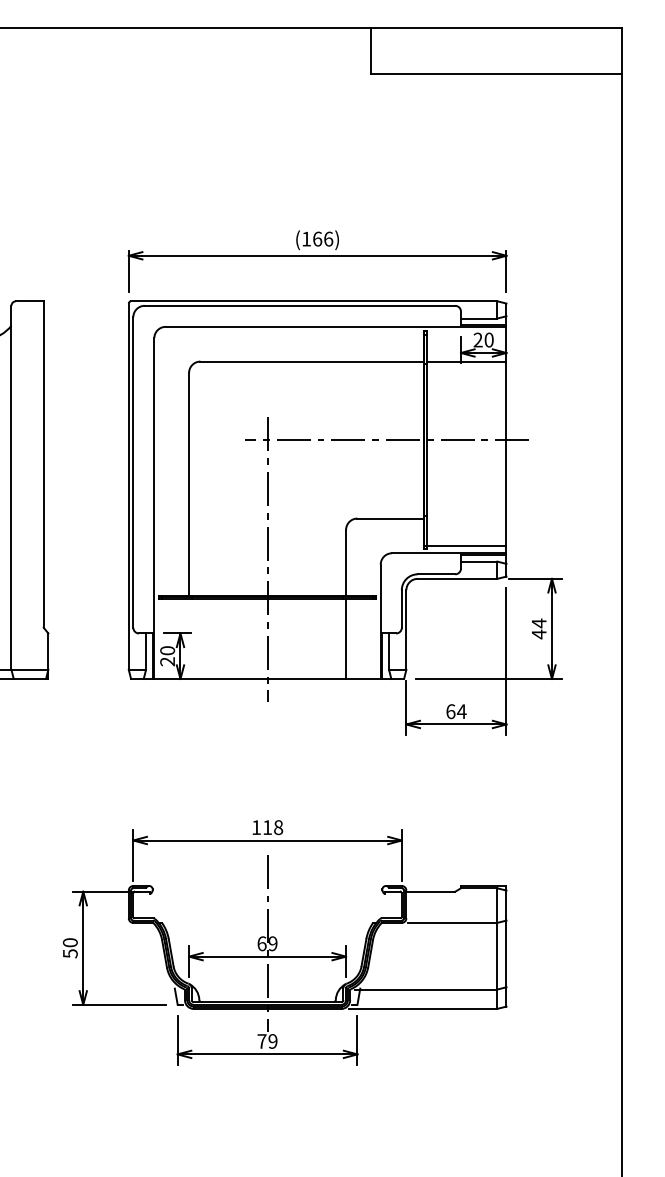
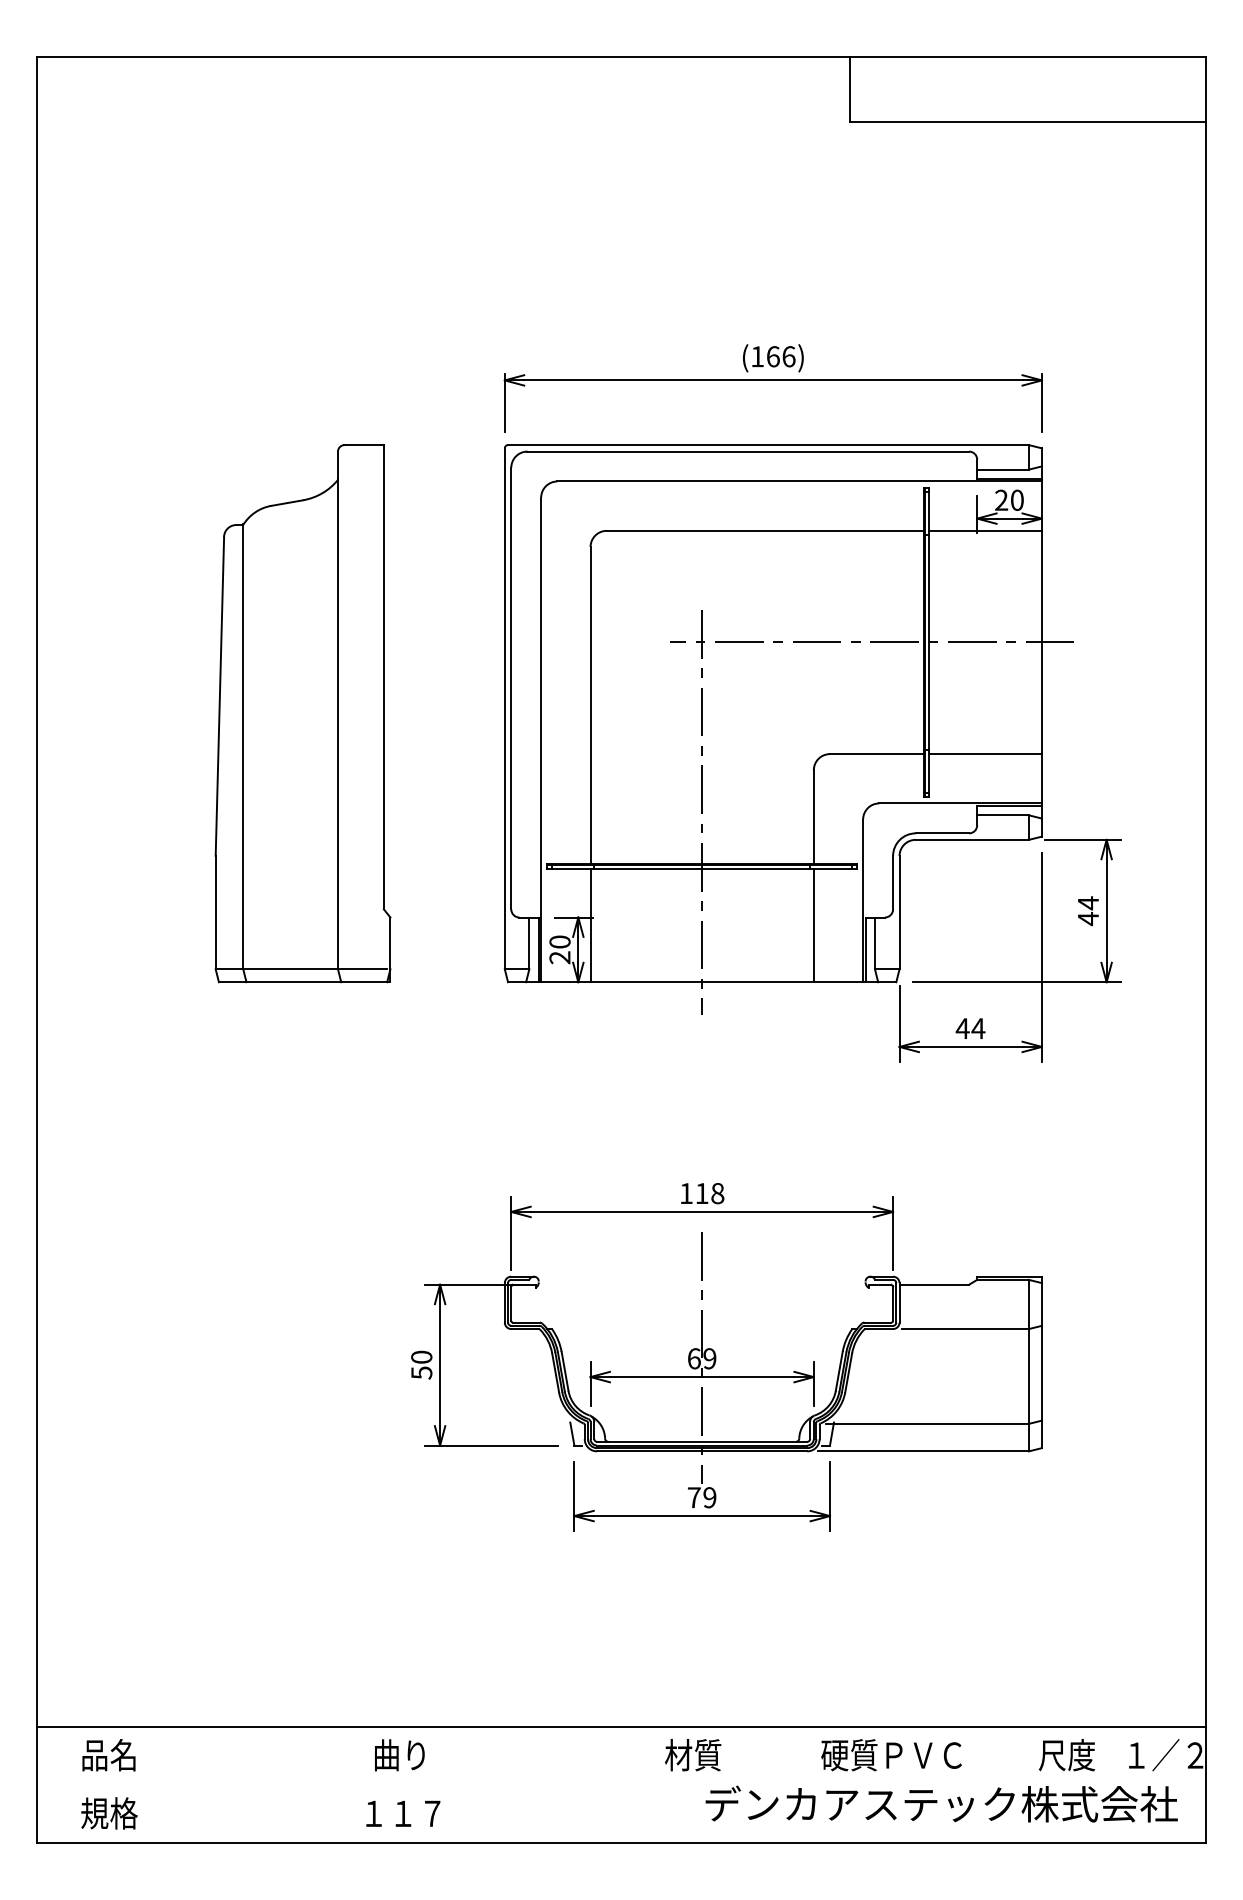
line: (466, 546) -> (984, 754), moved
line: (189, 639) -> (590, 925), added
text: (450, 711) -> (962, 1028), 64 -> 44

